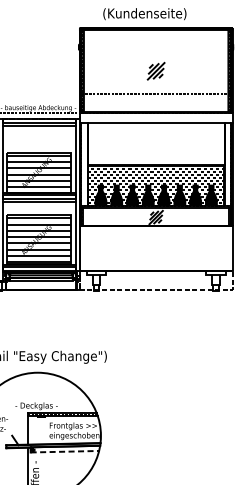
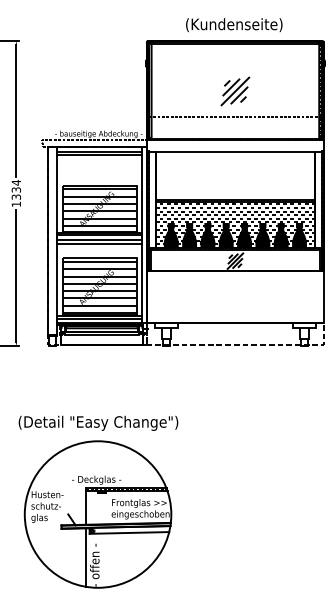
text: (145, 14) -> (234, 25), moved
part: (156, 71) -> (235, 91), size x1.43
line: (64, 451) -> (129, 532), dashed -> solid

